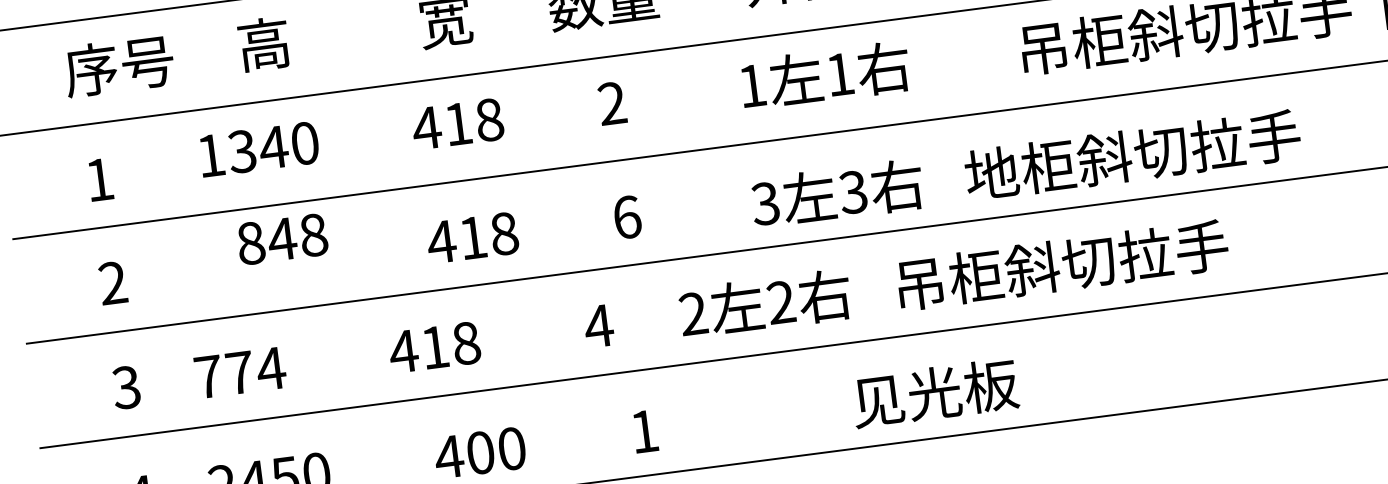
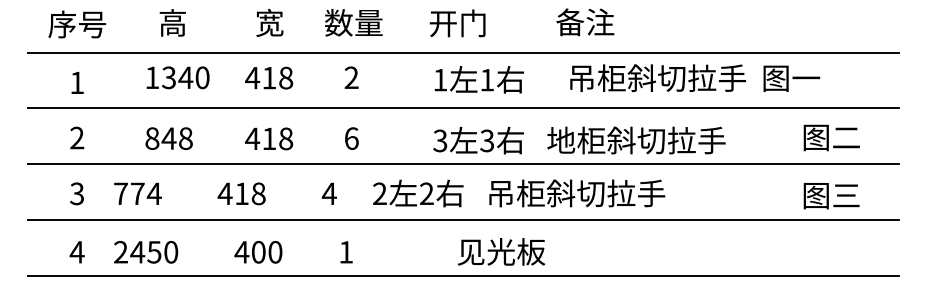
text: (117, 66) -> (76, 24), moved
text: (823, 75) -> (478, 79), moved
text: (258, 148) -> (177, 77), moved
text: (1026, 169) -> (579, 140), moved
text: (281, 239) -> (168, 138), moved

